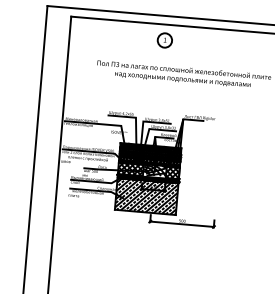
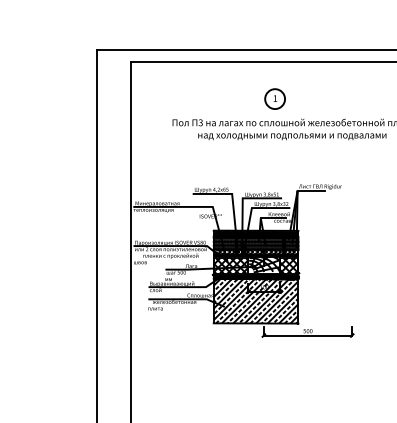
part: (164, 40) -> (274, 98), moved

